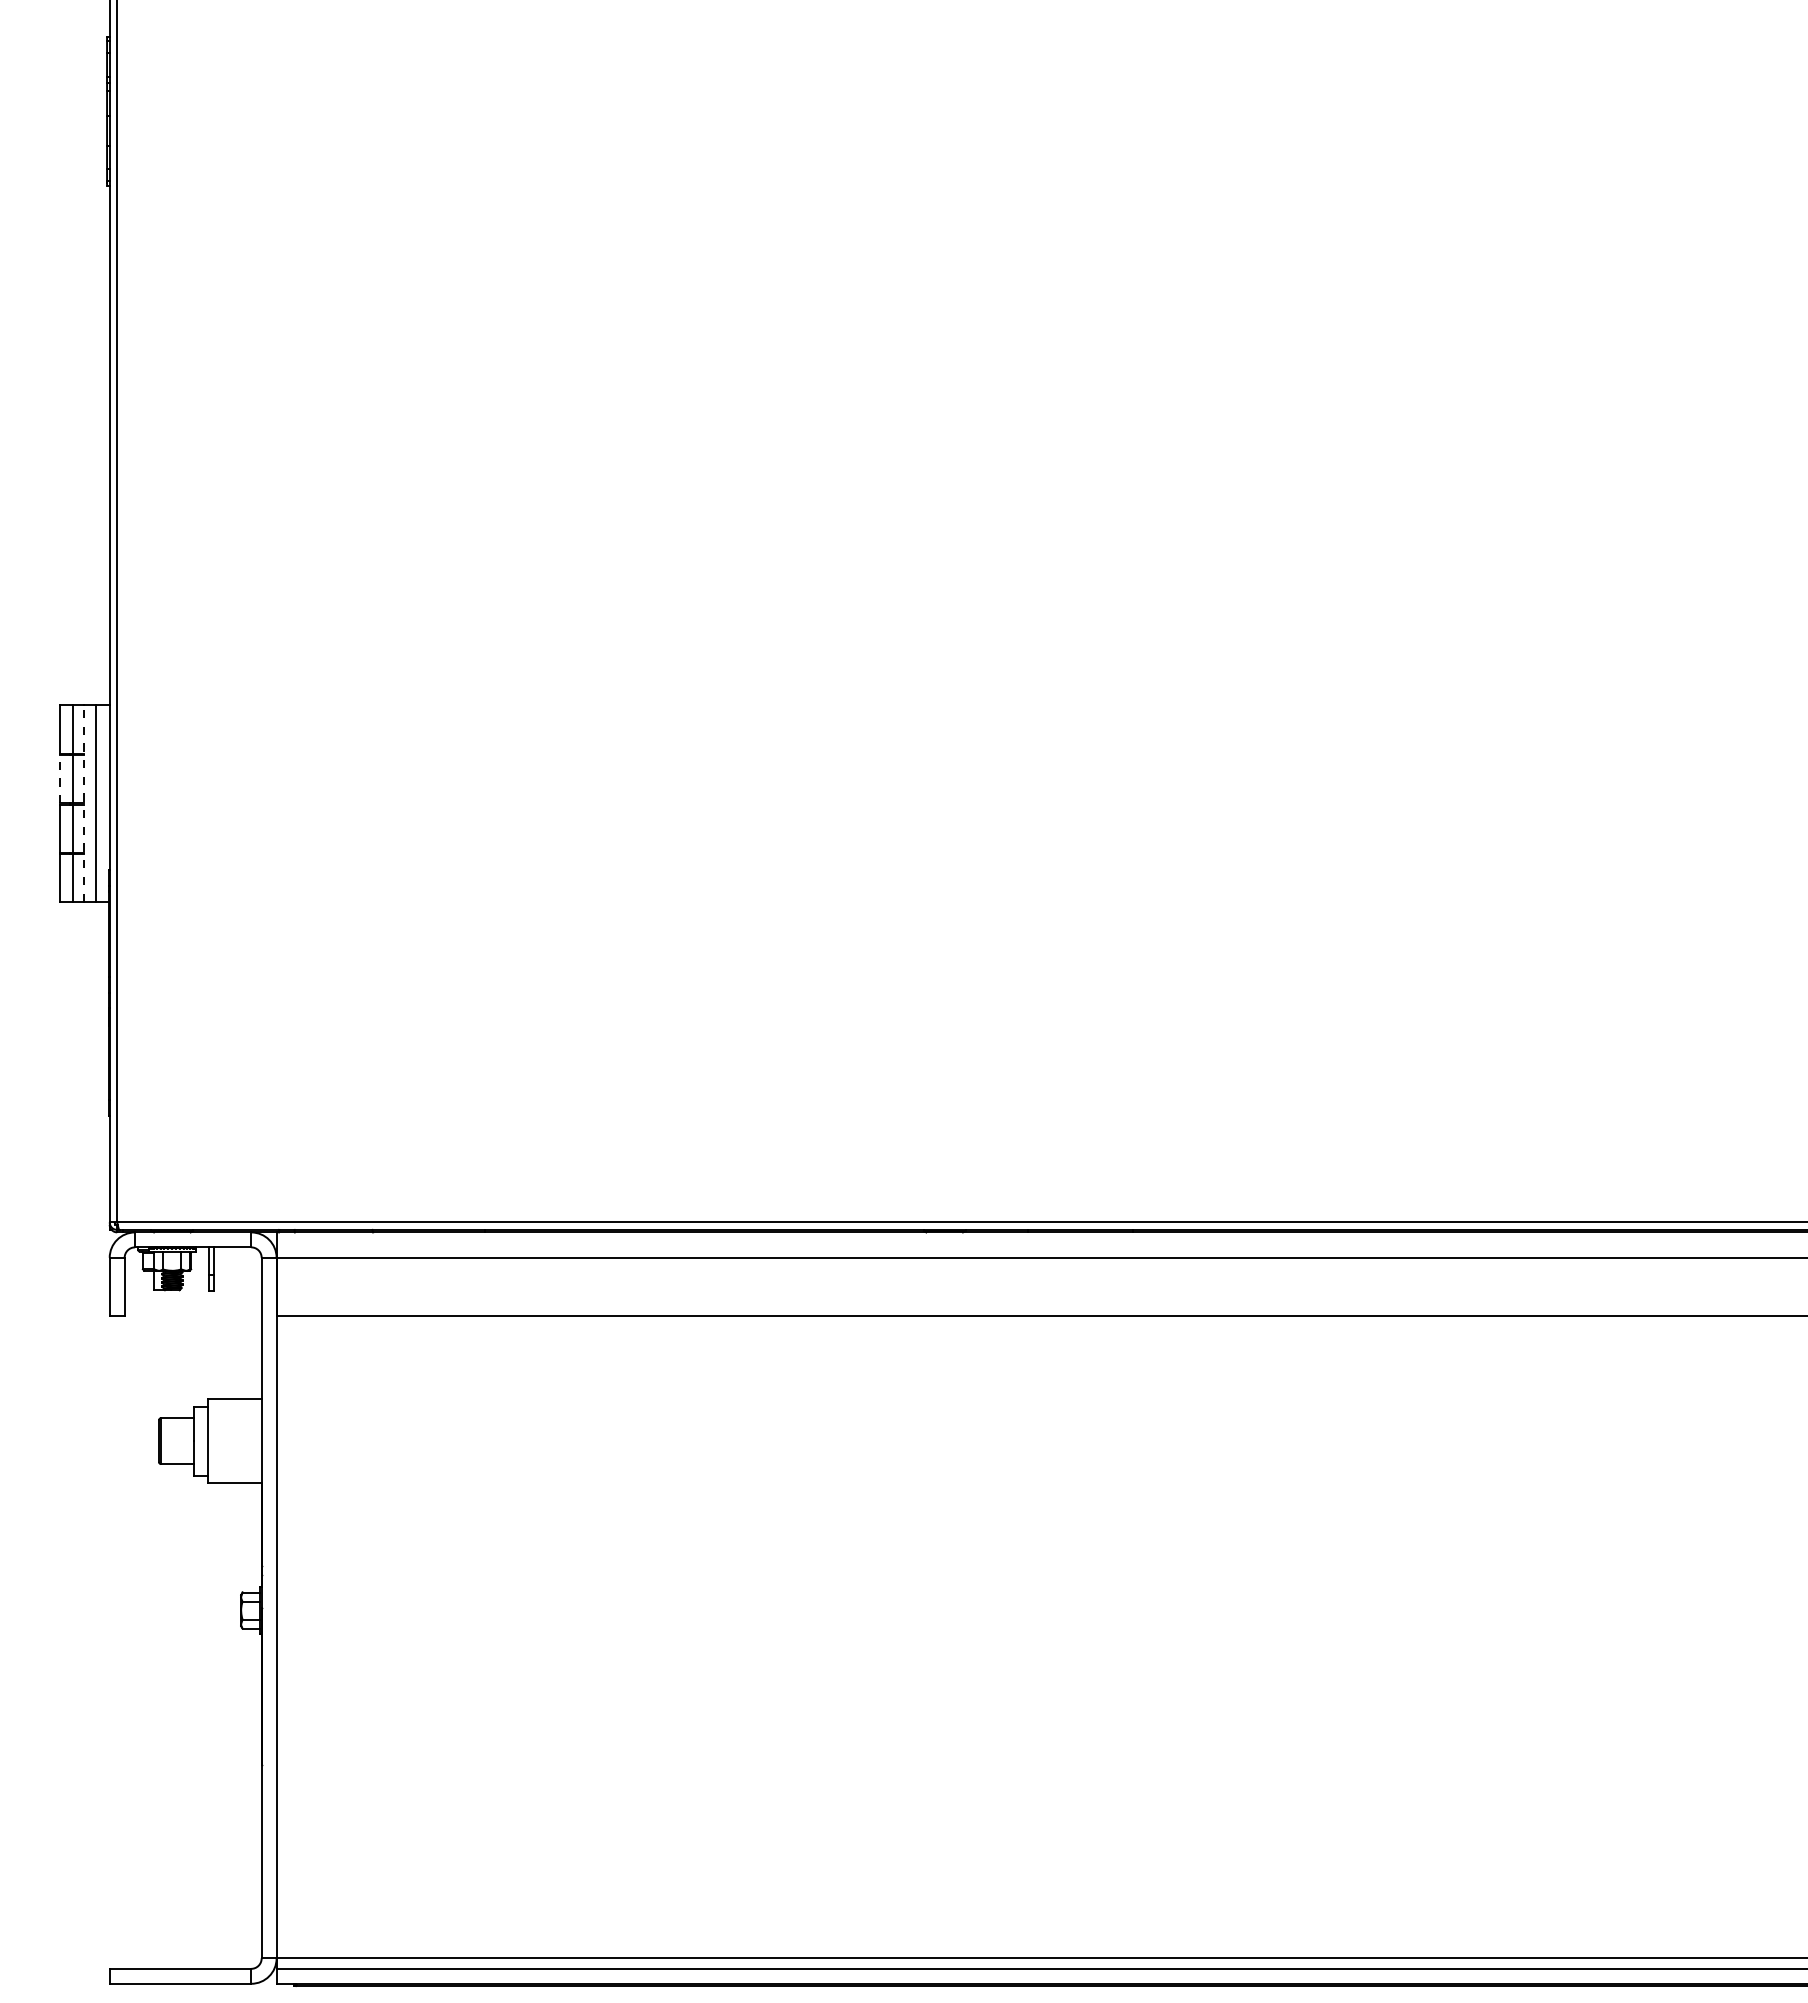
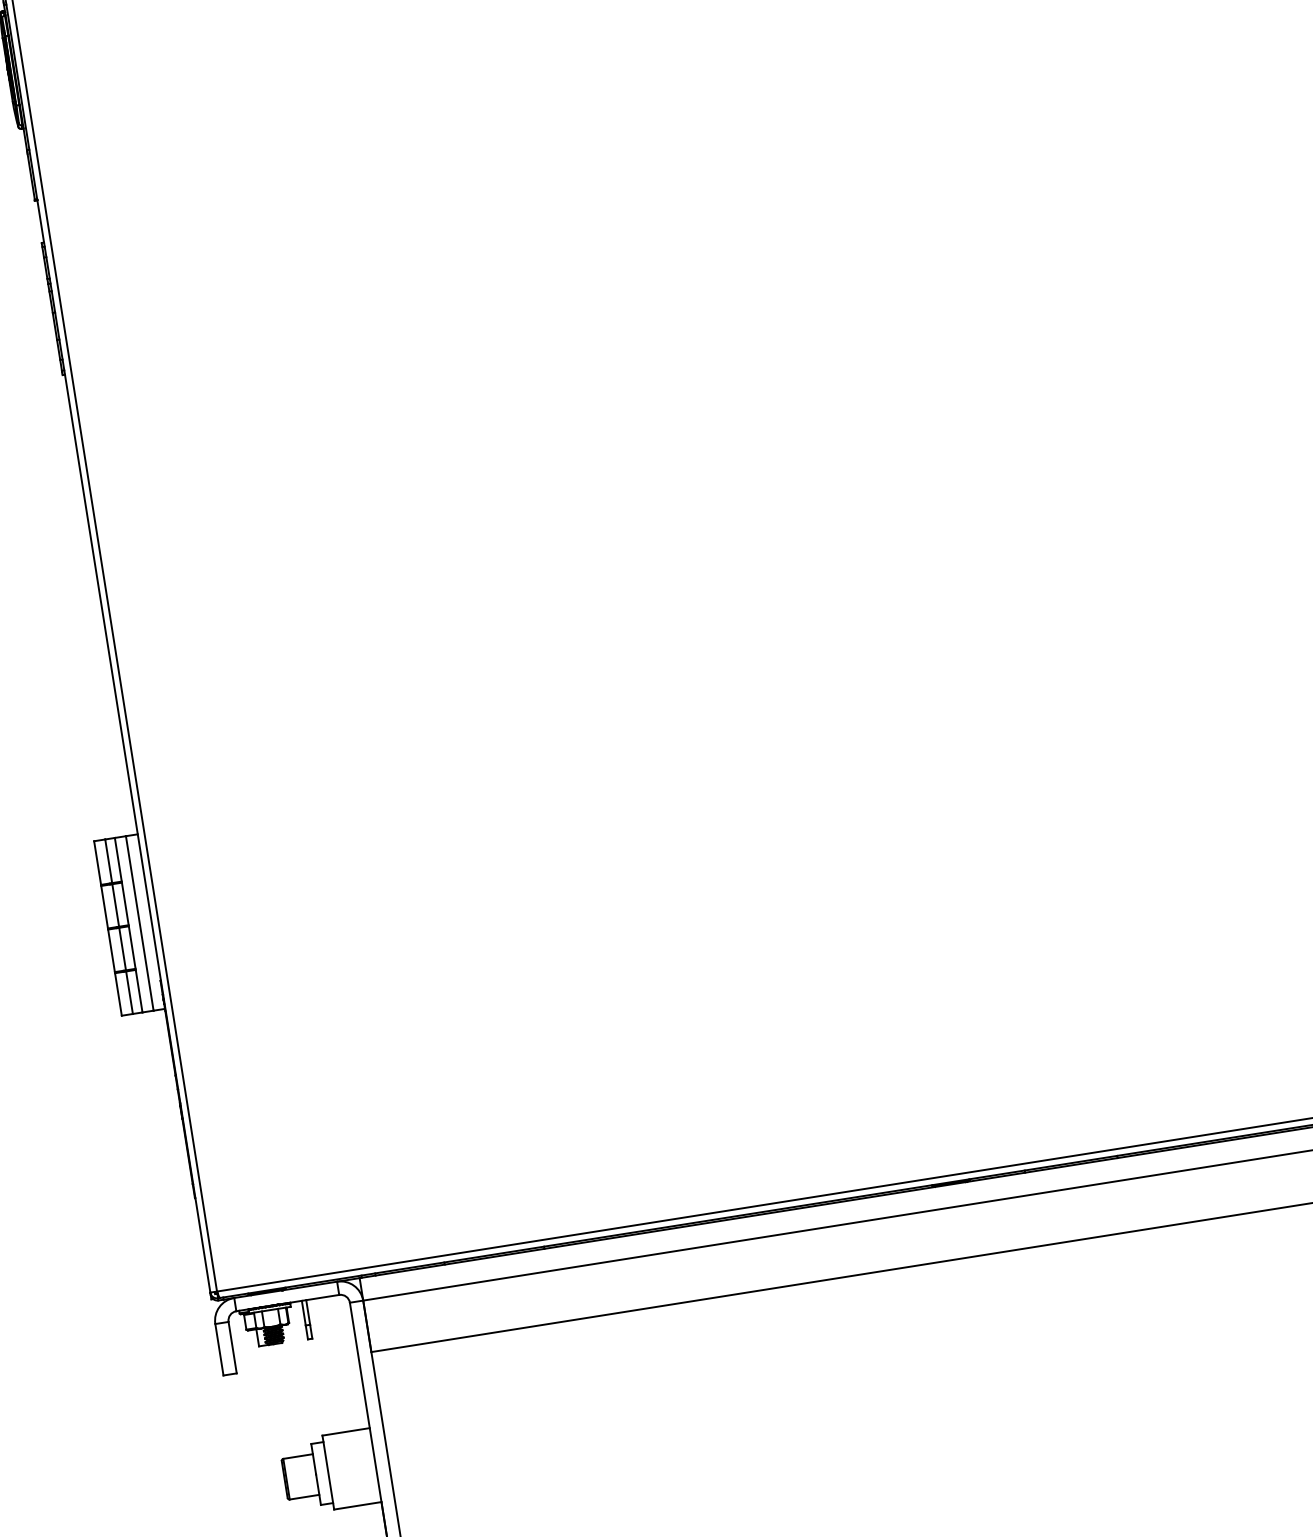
line: (60, 778) -> (104, 906), dashed -> solid
line: (83, 803) -> (128, 925), dashed -> solid

